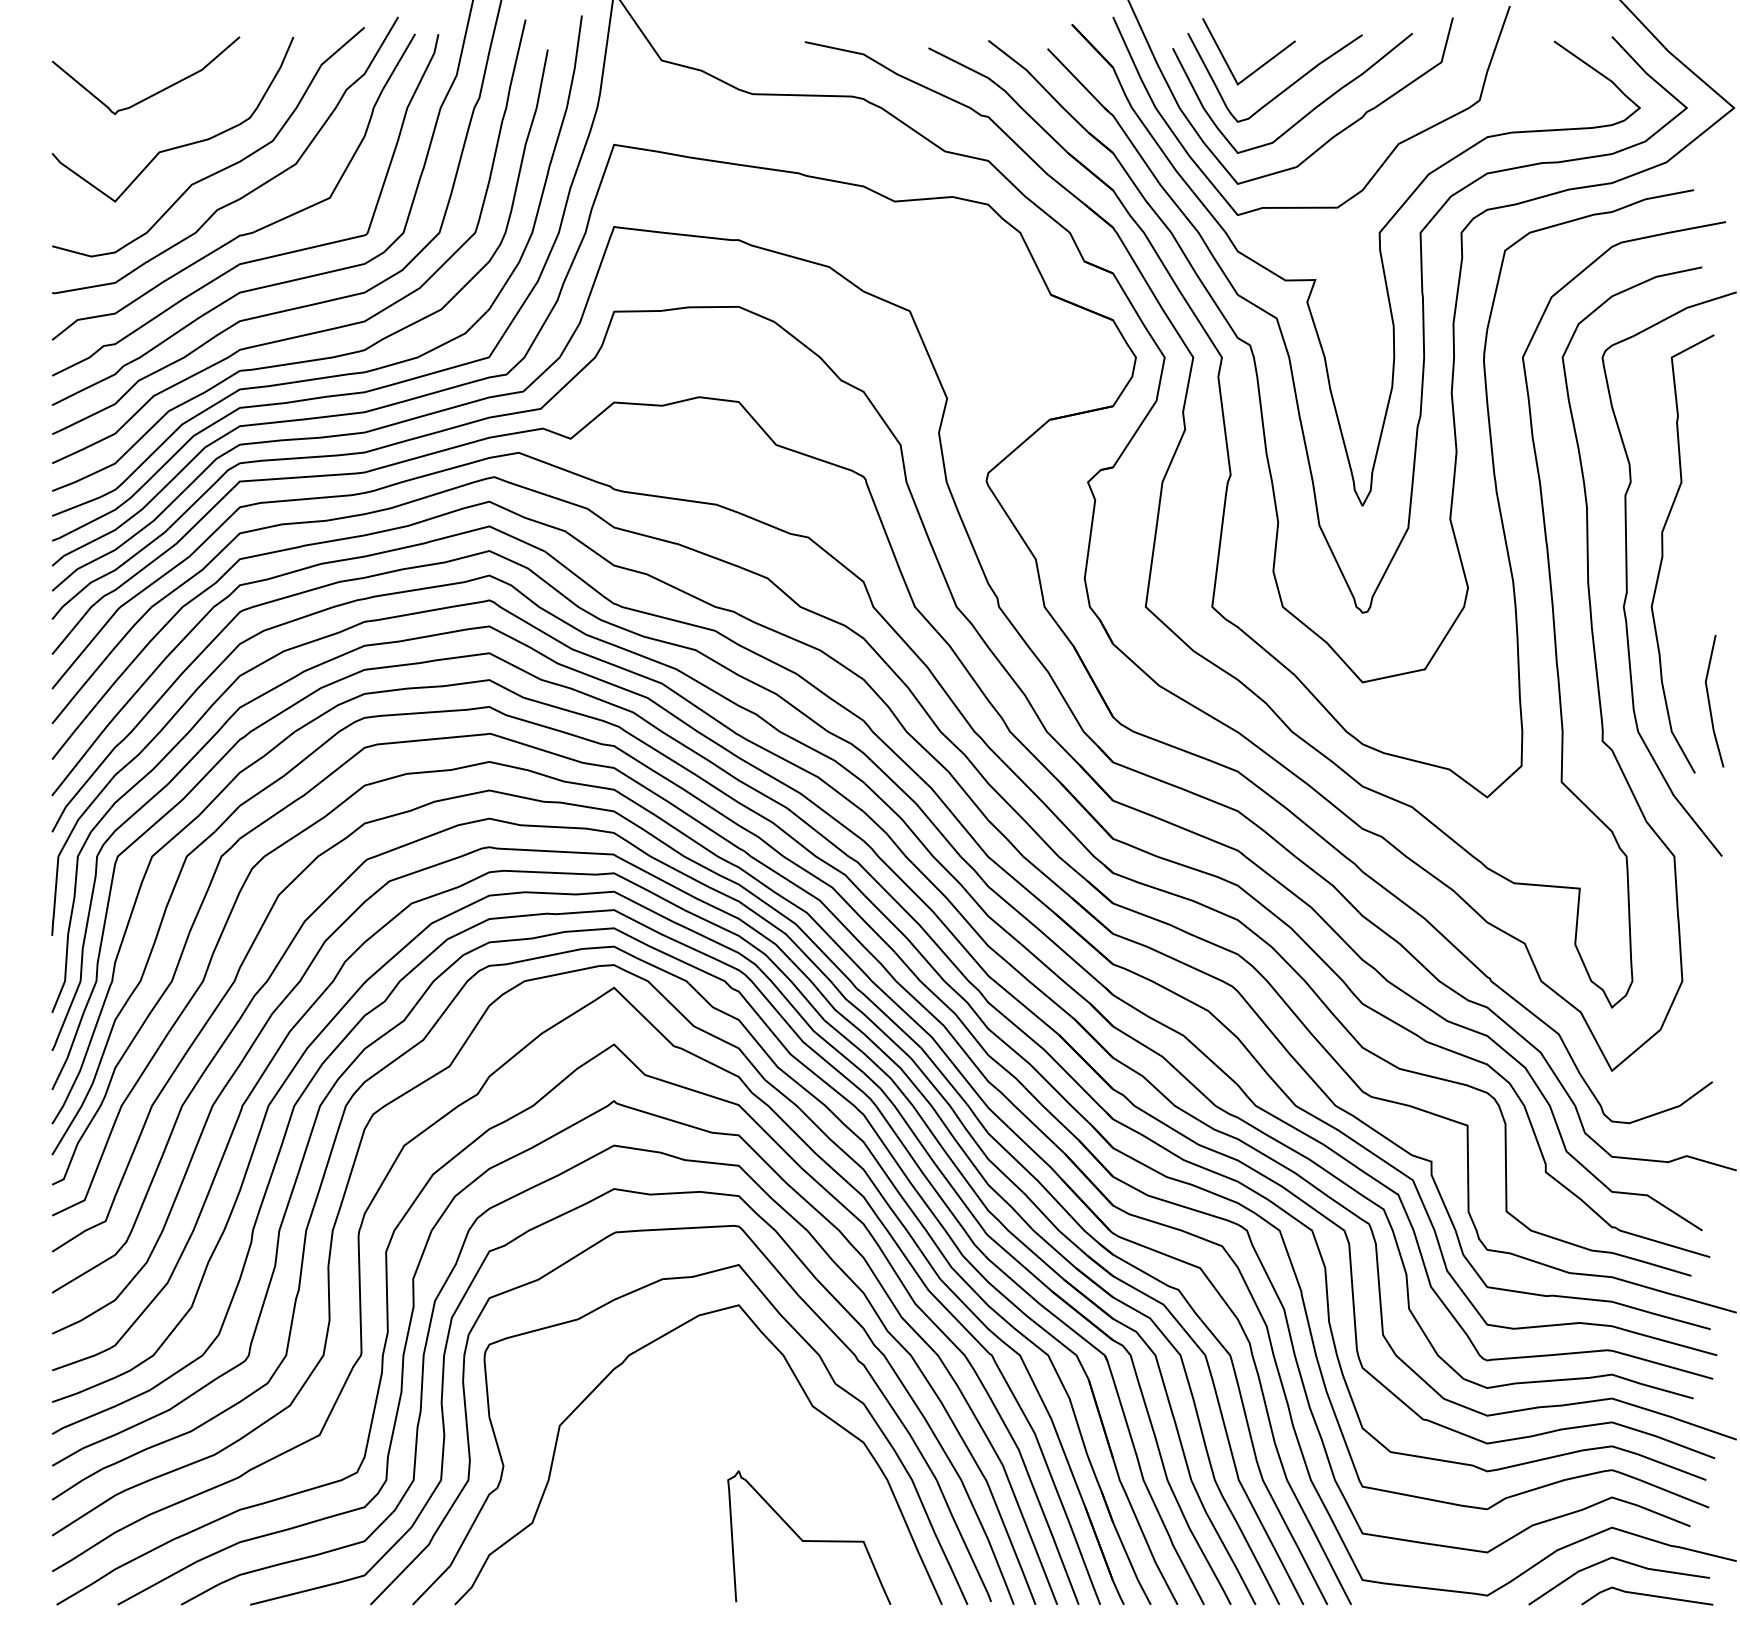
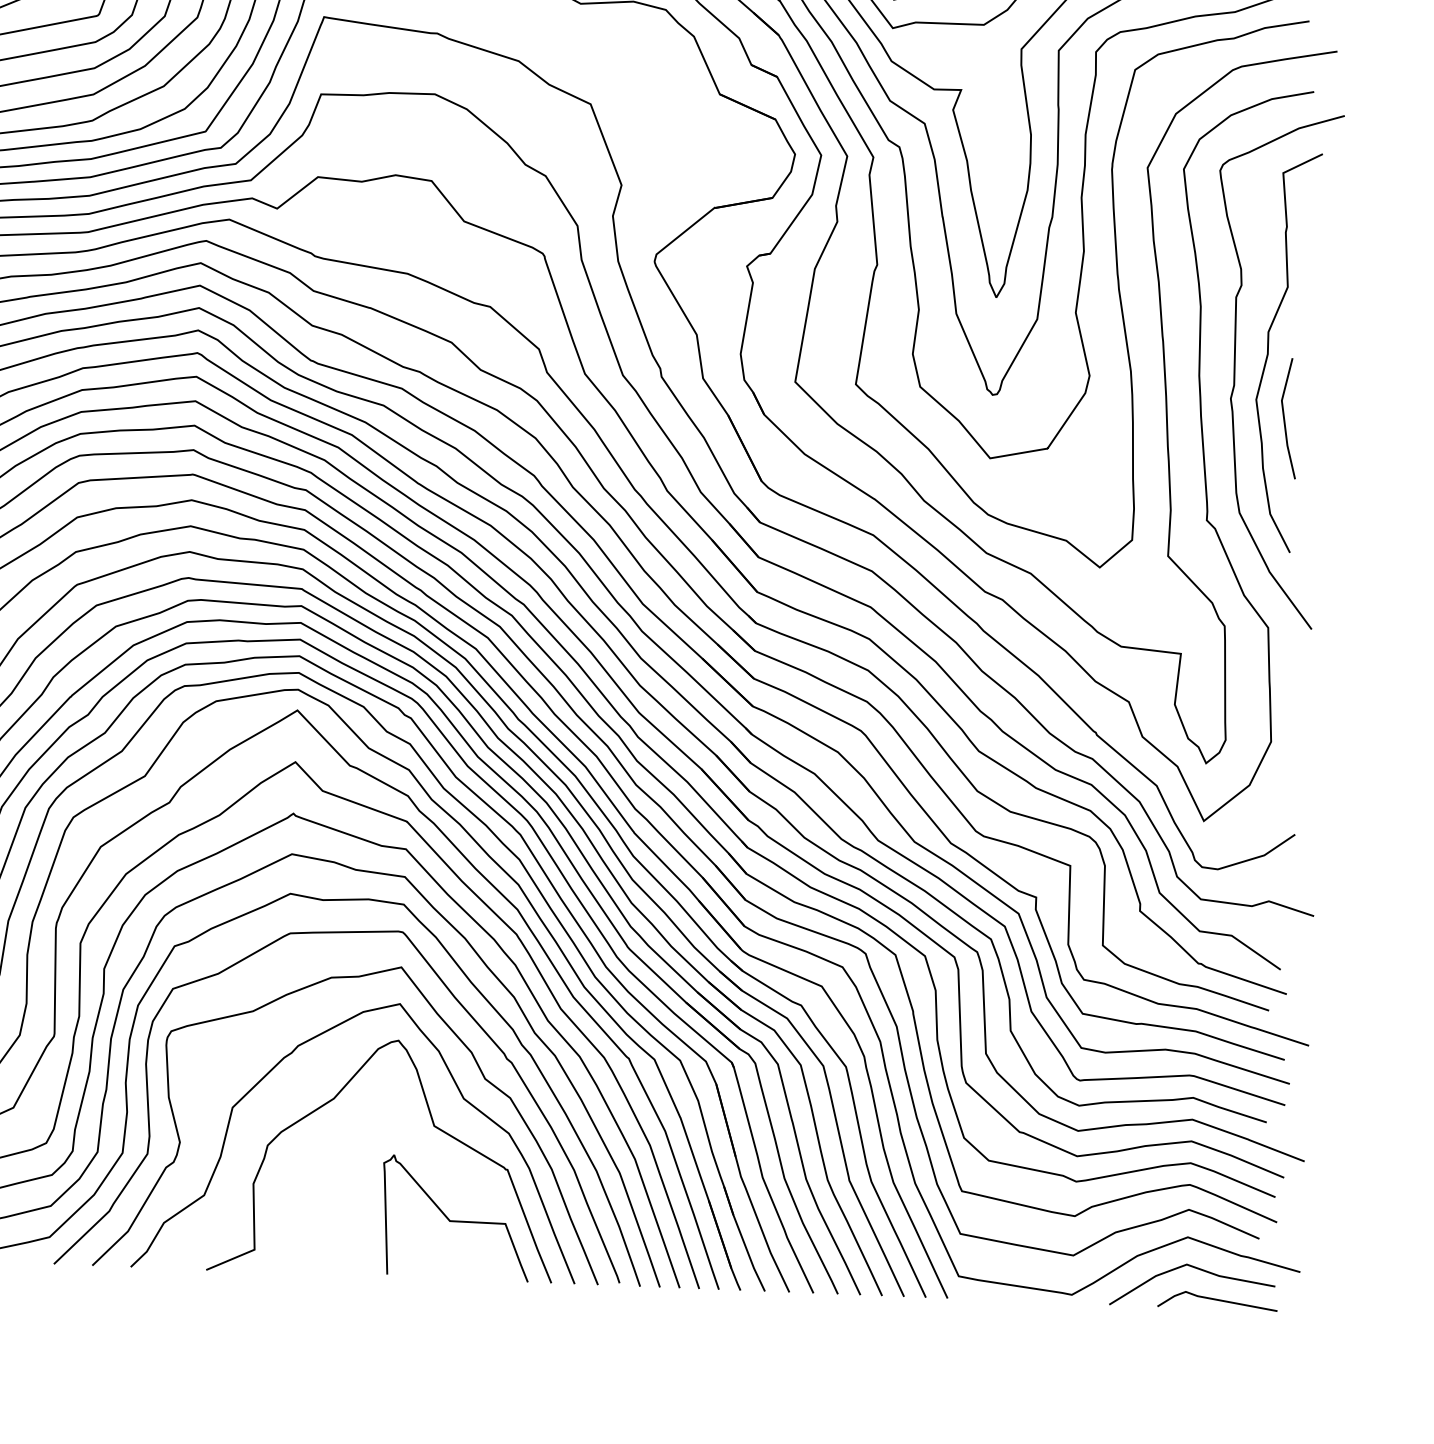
line: (1710, 703) -> (1285, 420), moved
curve: (780, 1437) -> (433, 1126), added

